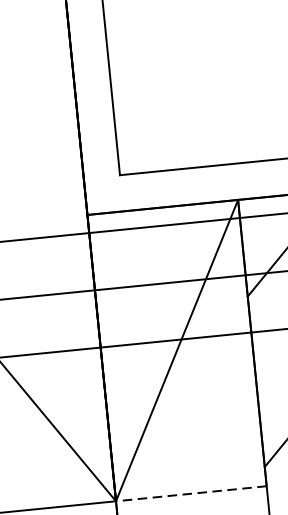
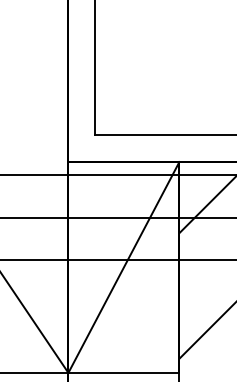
line: (190, 493) -> (123, 372), dashed -> solid

